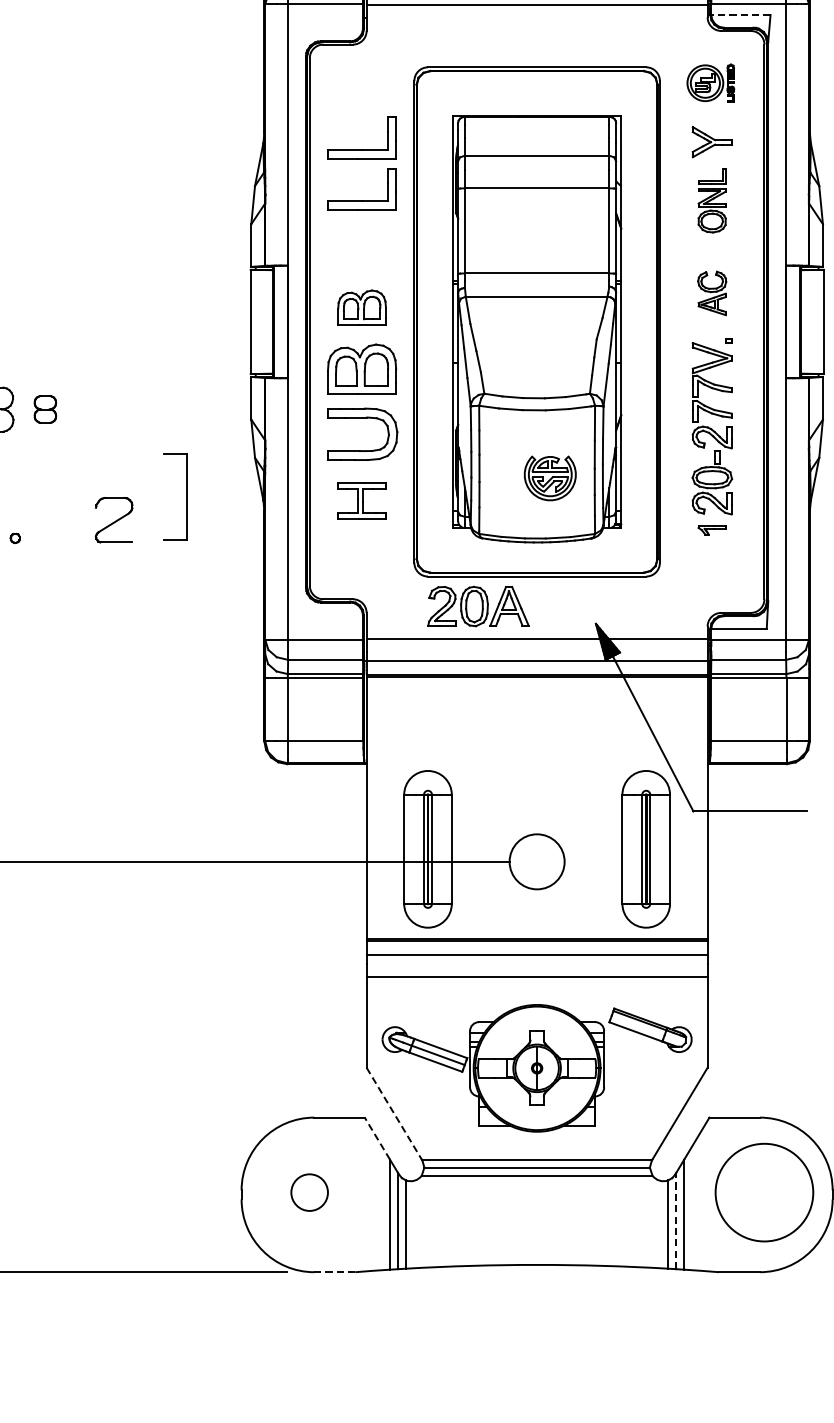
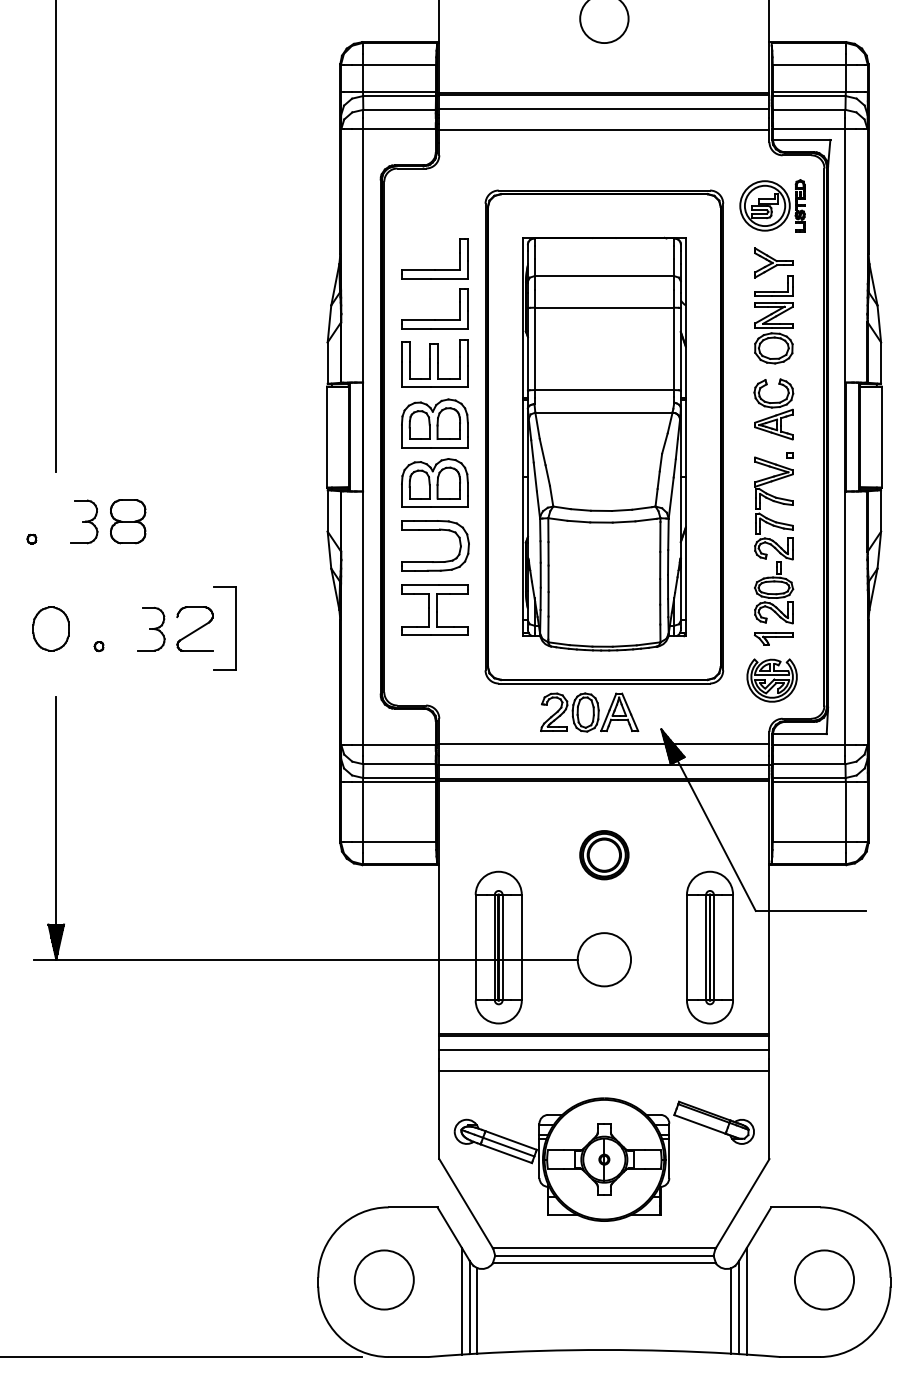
line: (740, 14) -> (801, 139), dashed -> solid
part: (710, 82) -> (772, 205), size x1.43
part: (711, 200) -> (773, 319), size x1.43
part: (361, 245) -> (434, 363), added
part: (711, 293) -> (773, 409), size x1.43
part: (361, 307) -> (434, 423), size x1.43
part: (45, 409) -> (128, 521), size x1.67
part: (549, 478) -> (771, 680), moved
part: (186, 496) -> (235, 628), moved
part: (361, 500) -> (434, 609), size x1.43
part: (69, 519) -> (151, 628), added
part: (711, 530) -> (773, 638), size x1.43
part: (478, 606) -> (589, 712), moved
part: (537, 754) -> (604, 855), added
line: (394, 1113) -> (466, 1203), dashed -> solid
line: (377, 1138) -> (449, 1227), dashed -> solid
circle: (308, 1192) -> (383, 1279), size x1.67
circle: (764, 1192) -> (824, 1279), size x0.62
line: (676, 1221) -> (739, 1307), dashed -> solid
line: (334, 1272) -> (408, 1357), dashed -> solid

